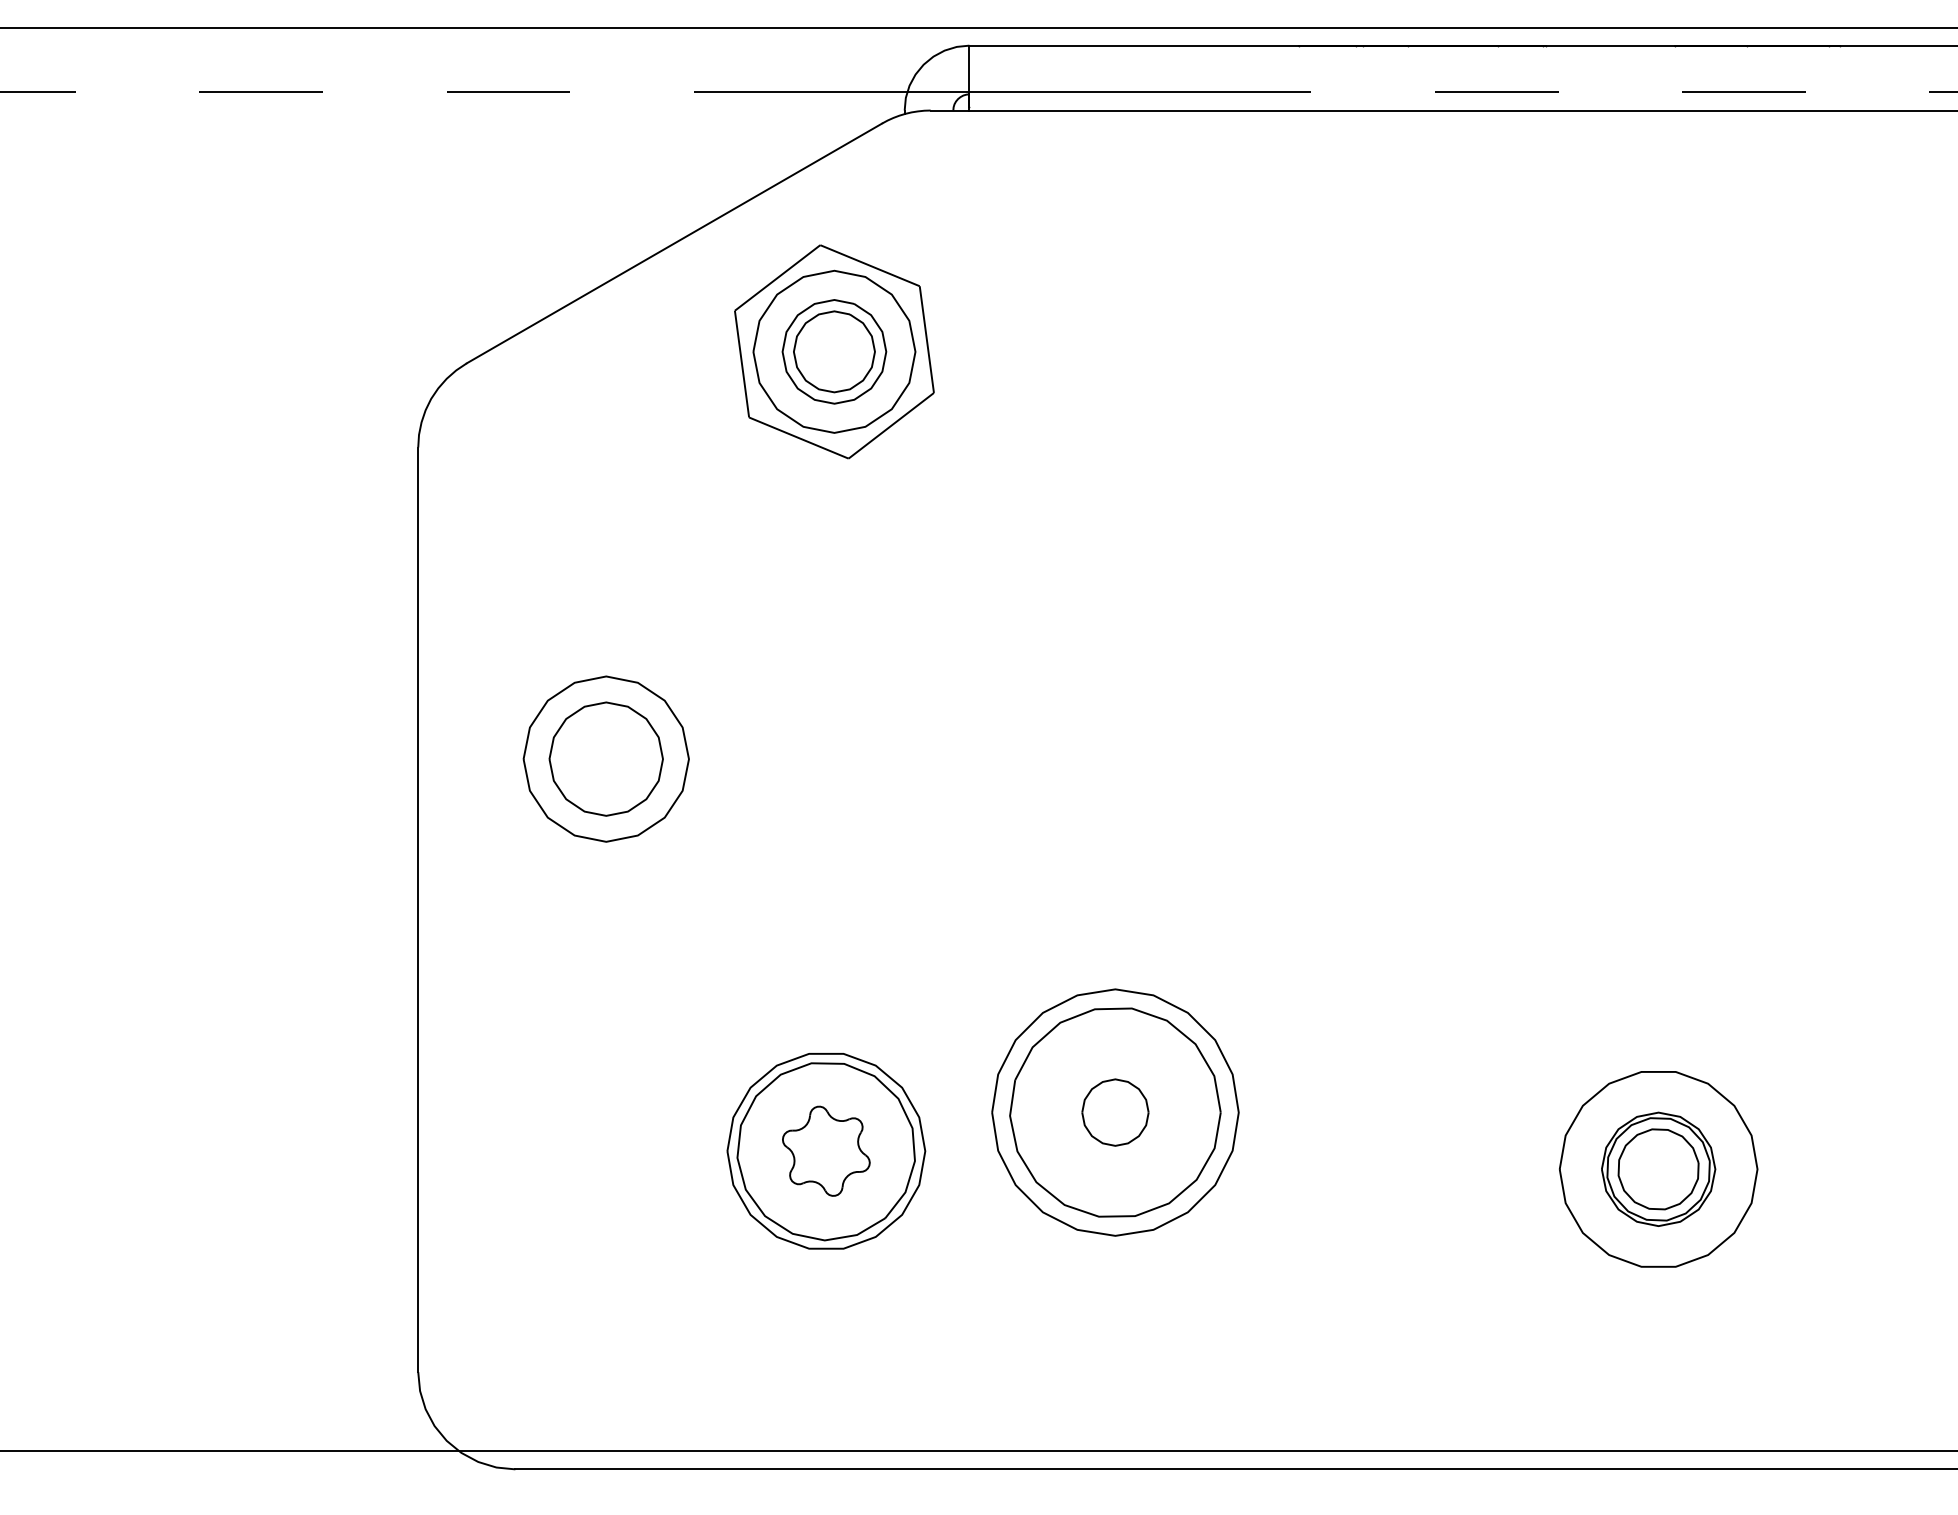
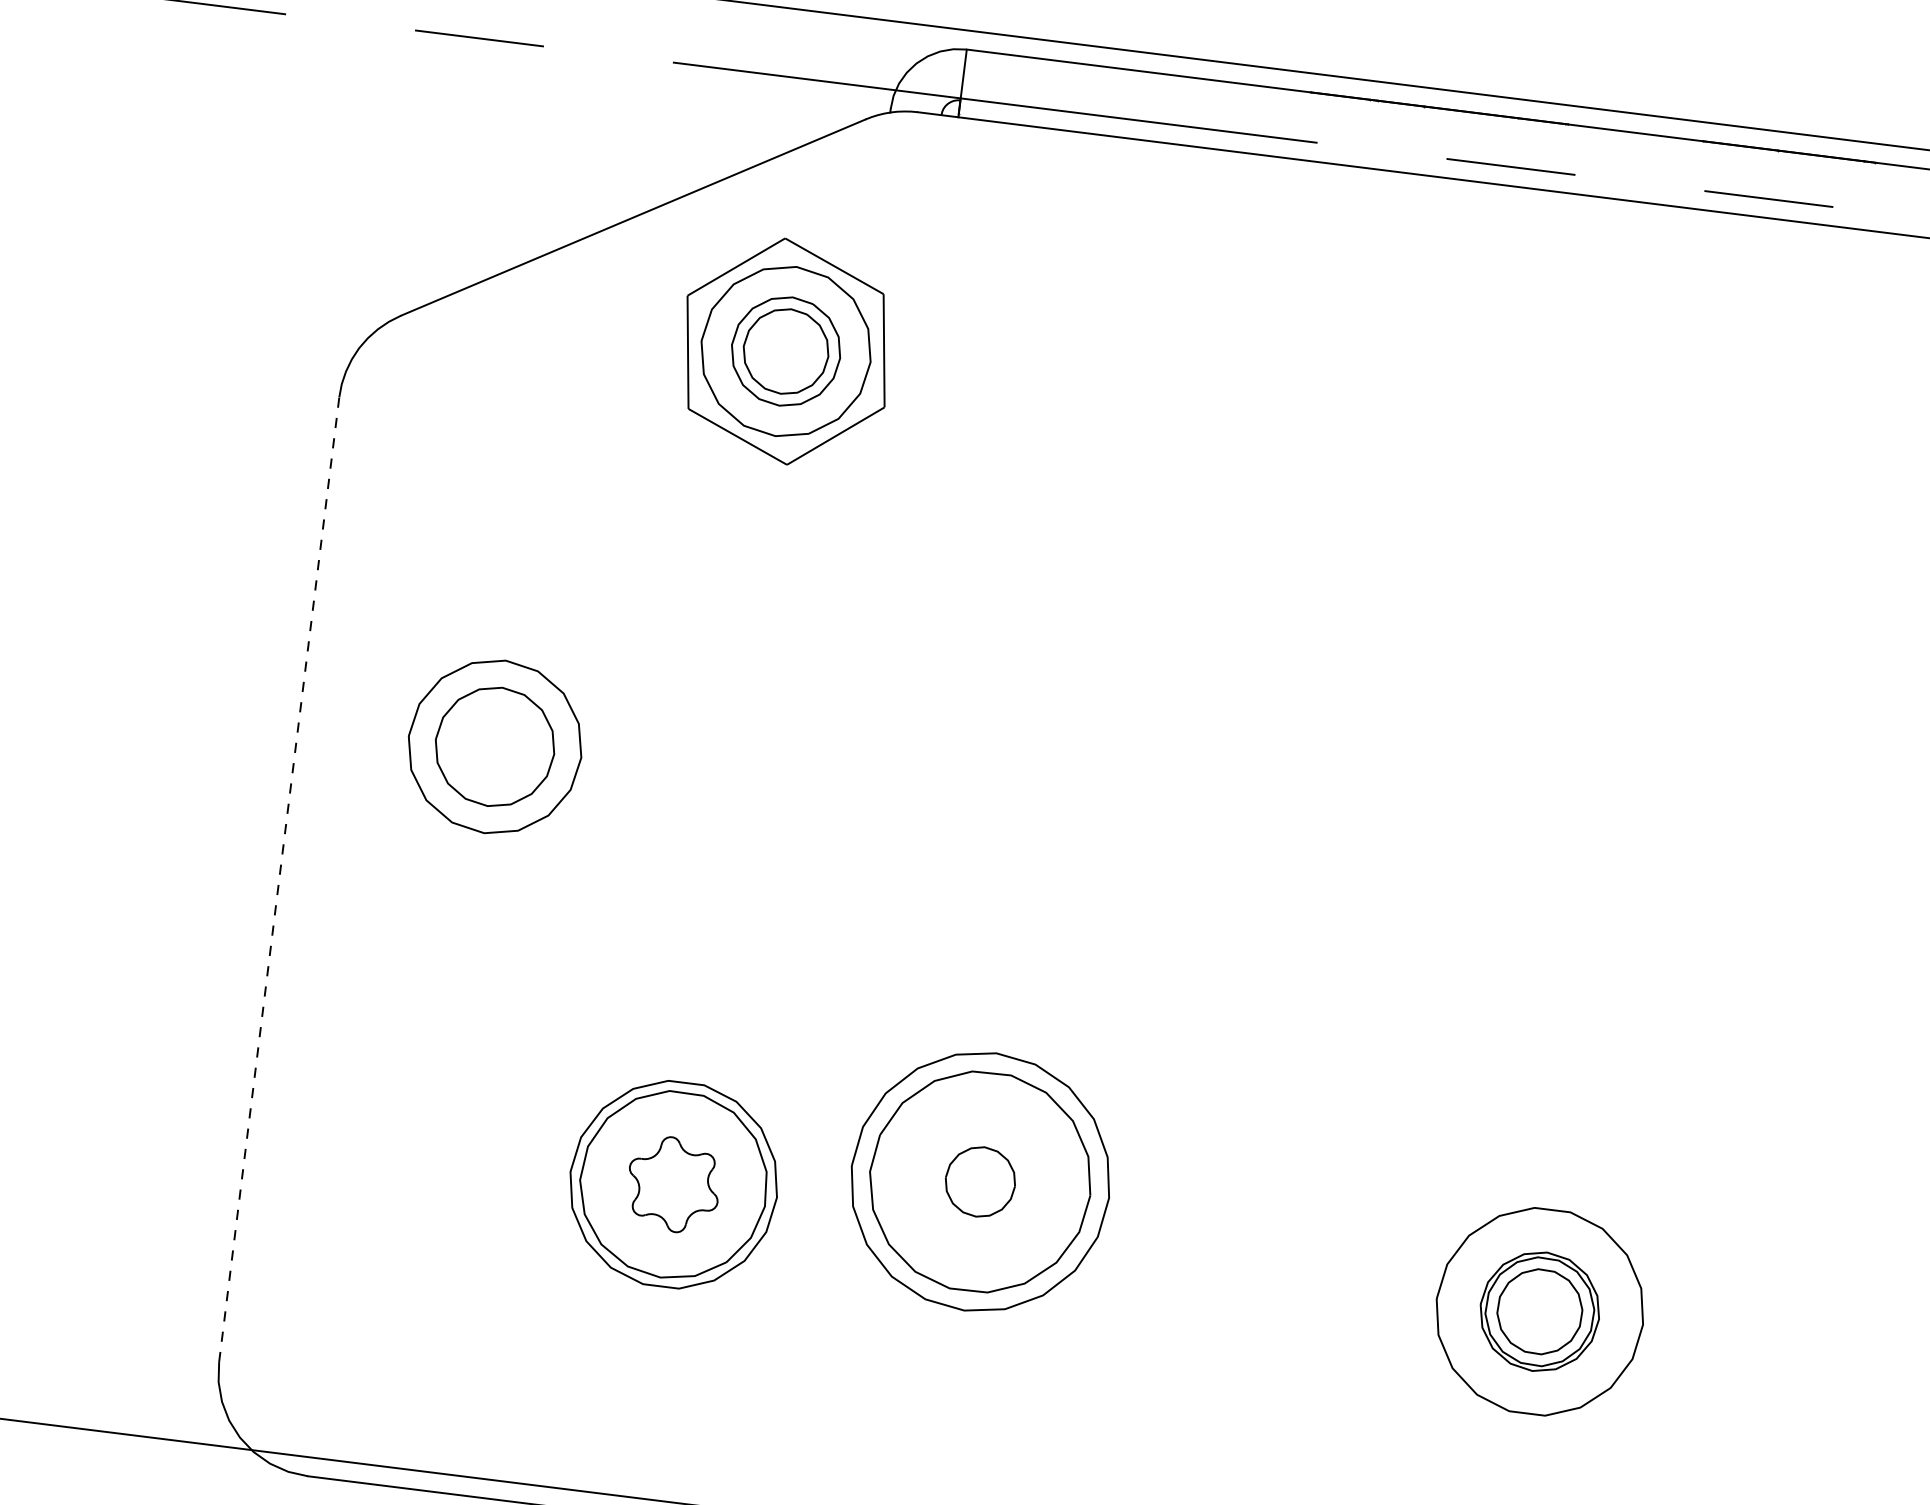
line: (418, 909) -> (279, 879), solid -> dashed

